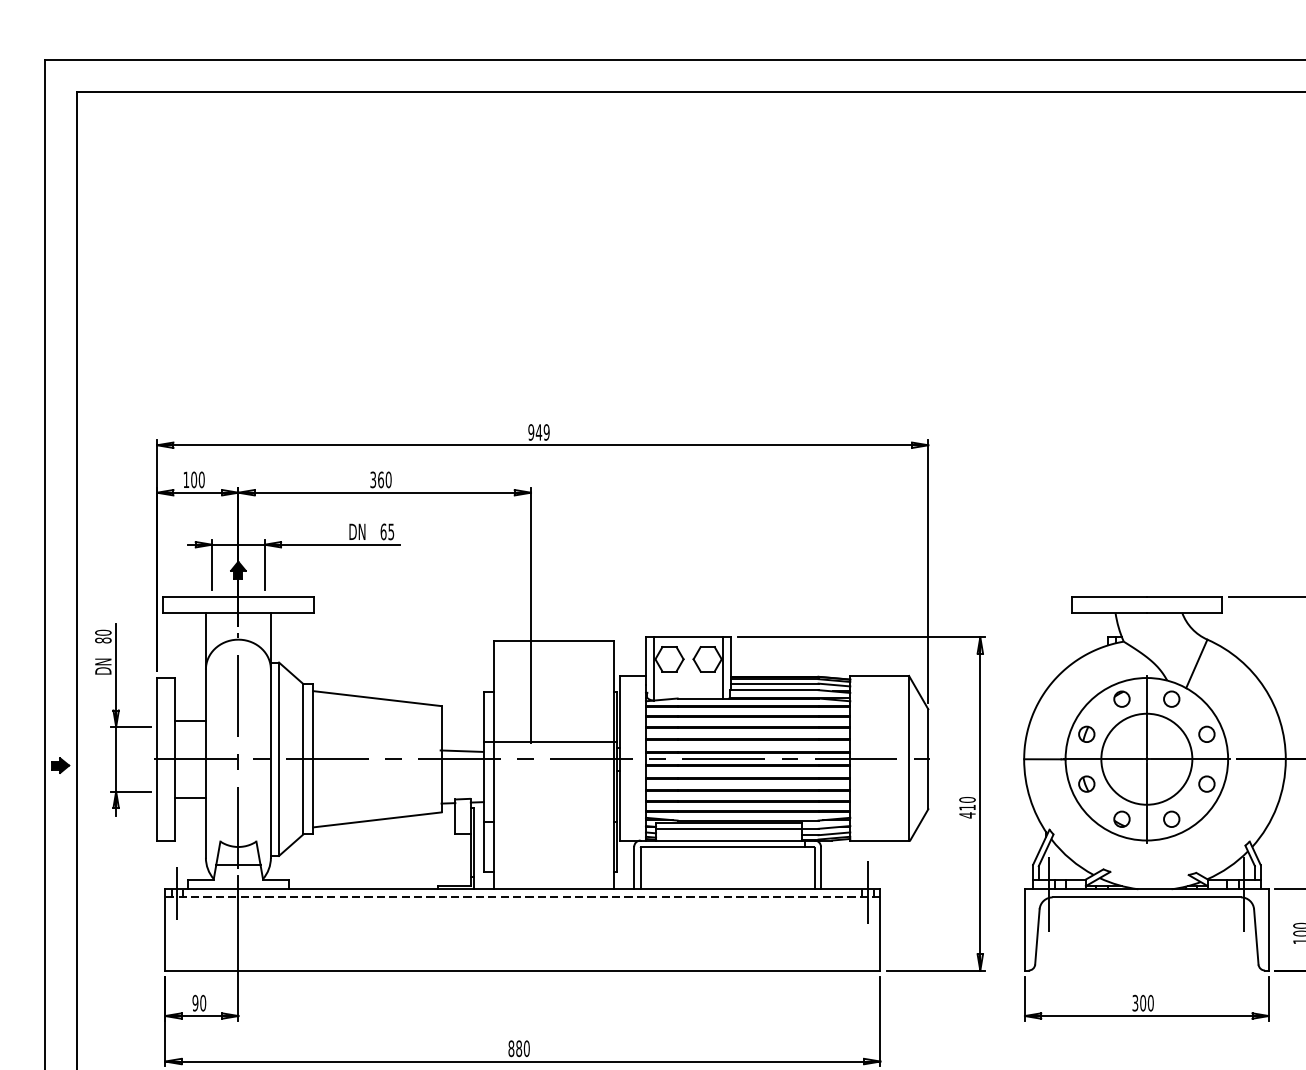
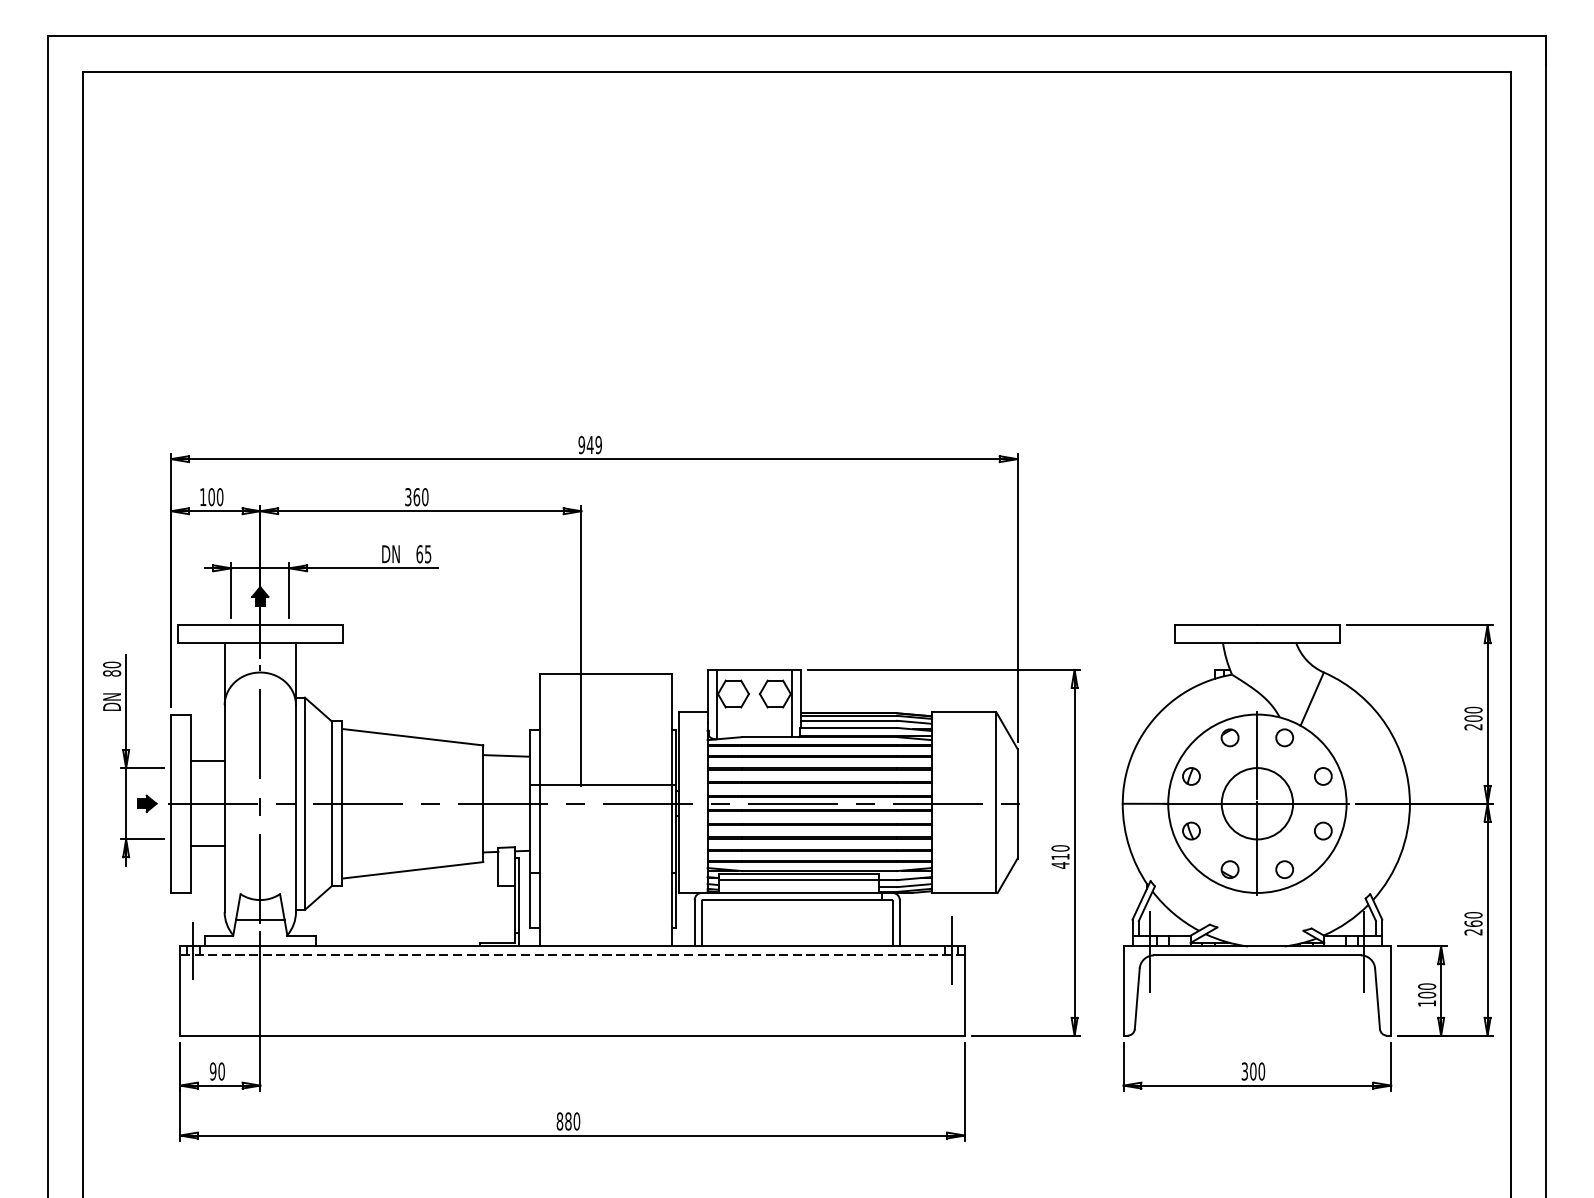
line: (461, 750) -> (506, 755), moved
circle: (1146, 759) -> (1257, 803), size x0.71
part: (60, 765) -> (147, 803), moved

